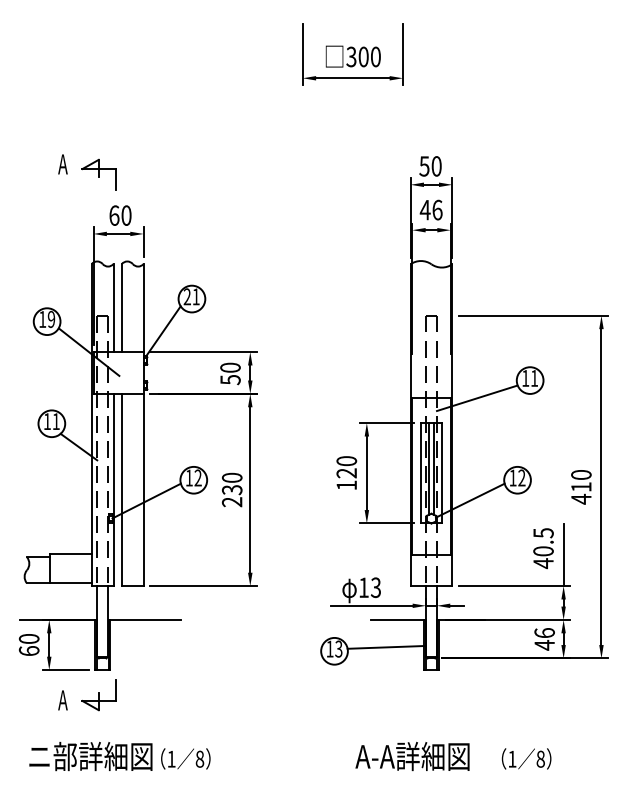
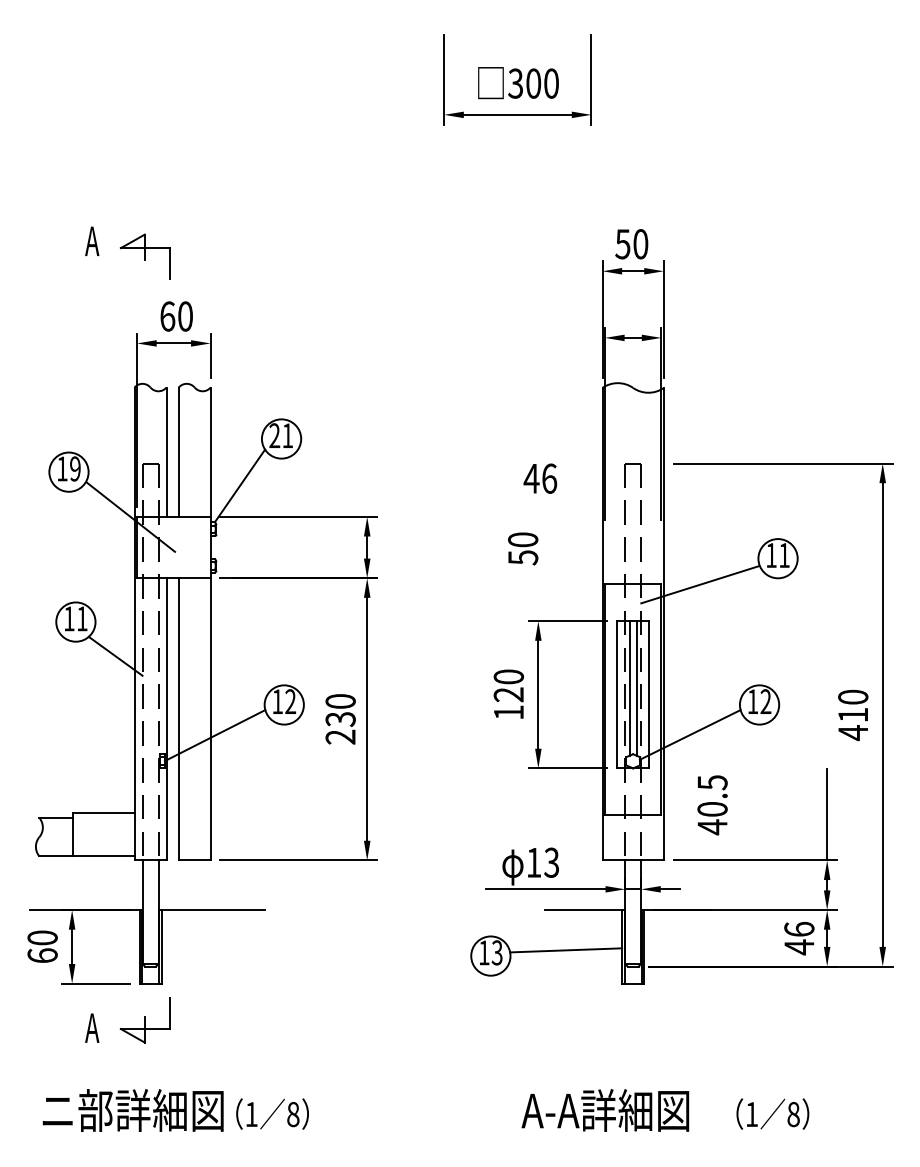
text: (430, 209) -> (539, 477), moved
text: (230, 373) -> (523, 548), moved
text: (543, 548) -> (712, 805), moved

